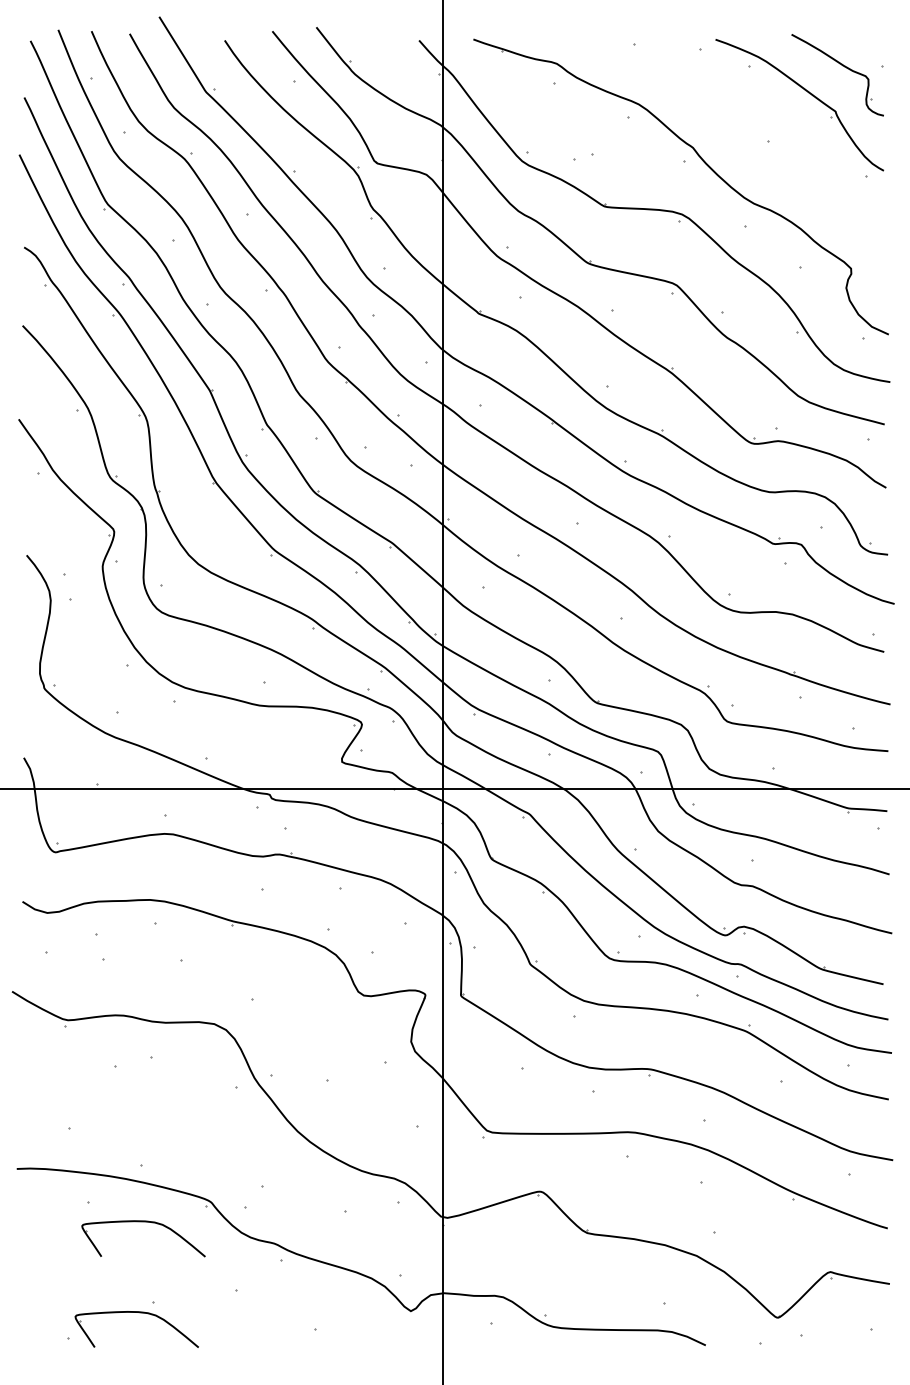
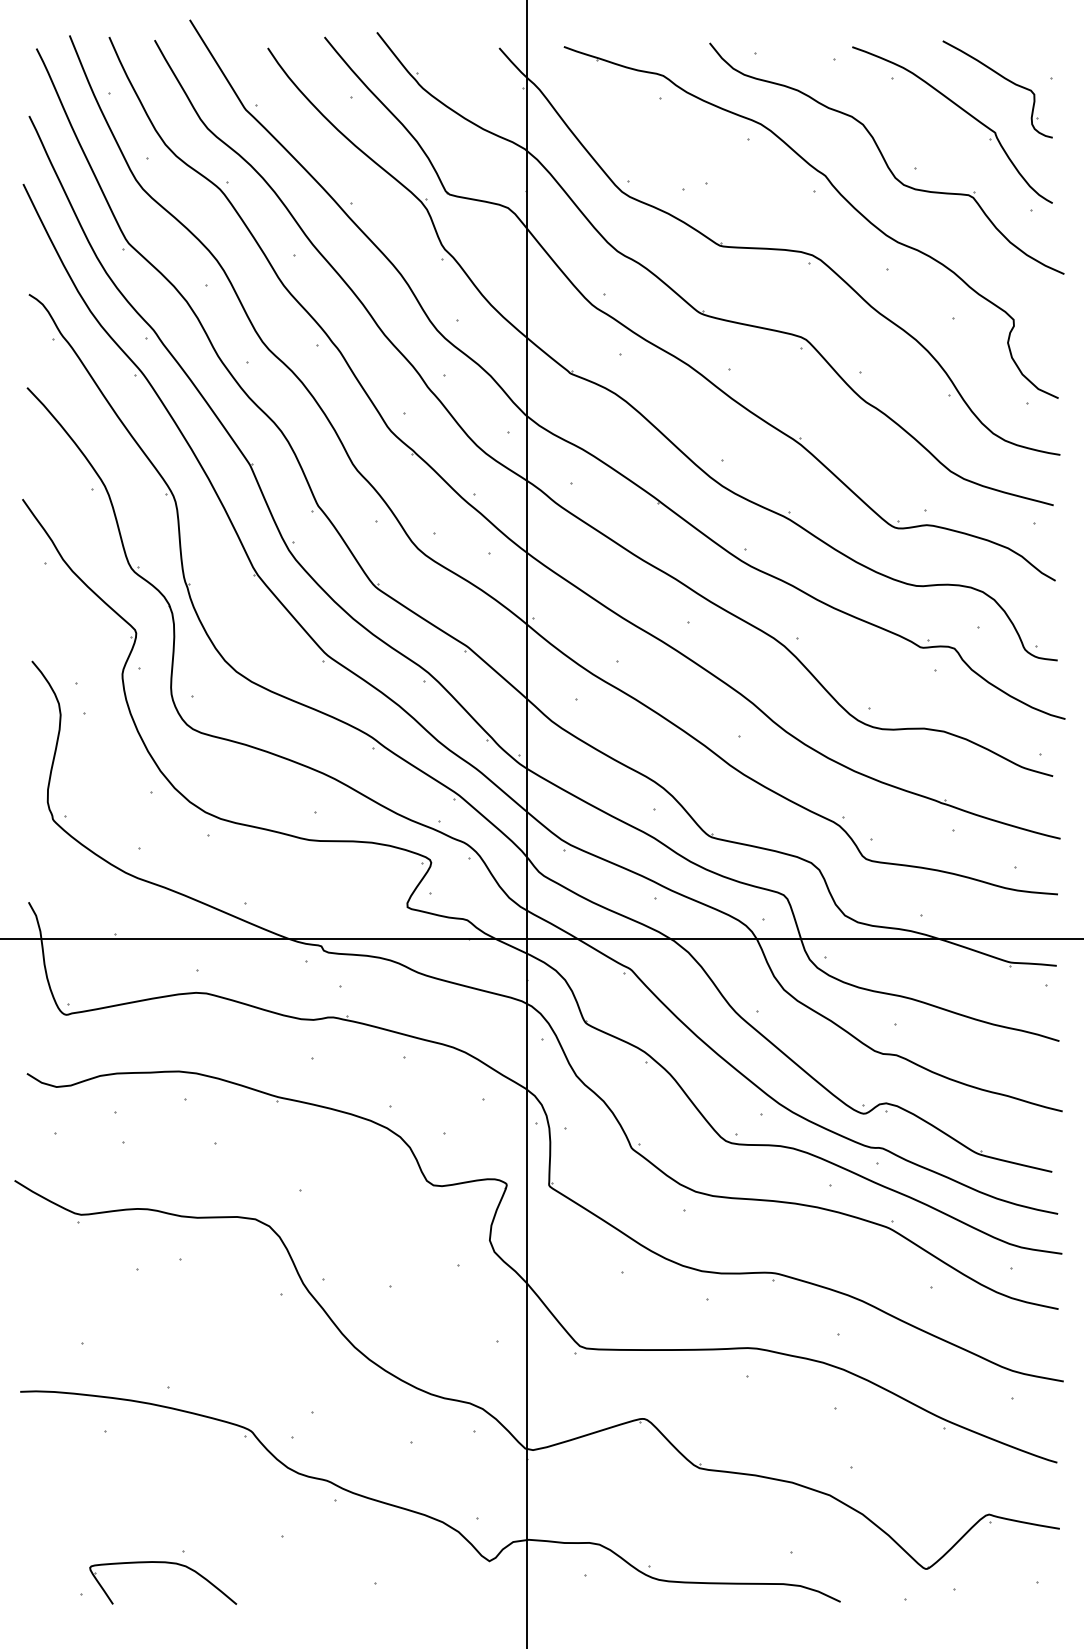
part: (744, 133) -> (886, 158), added
part: (143, 1222) -> (171, 1455), removed

